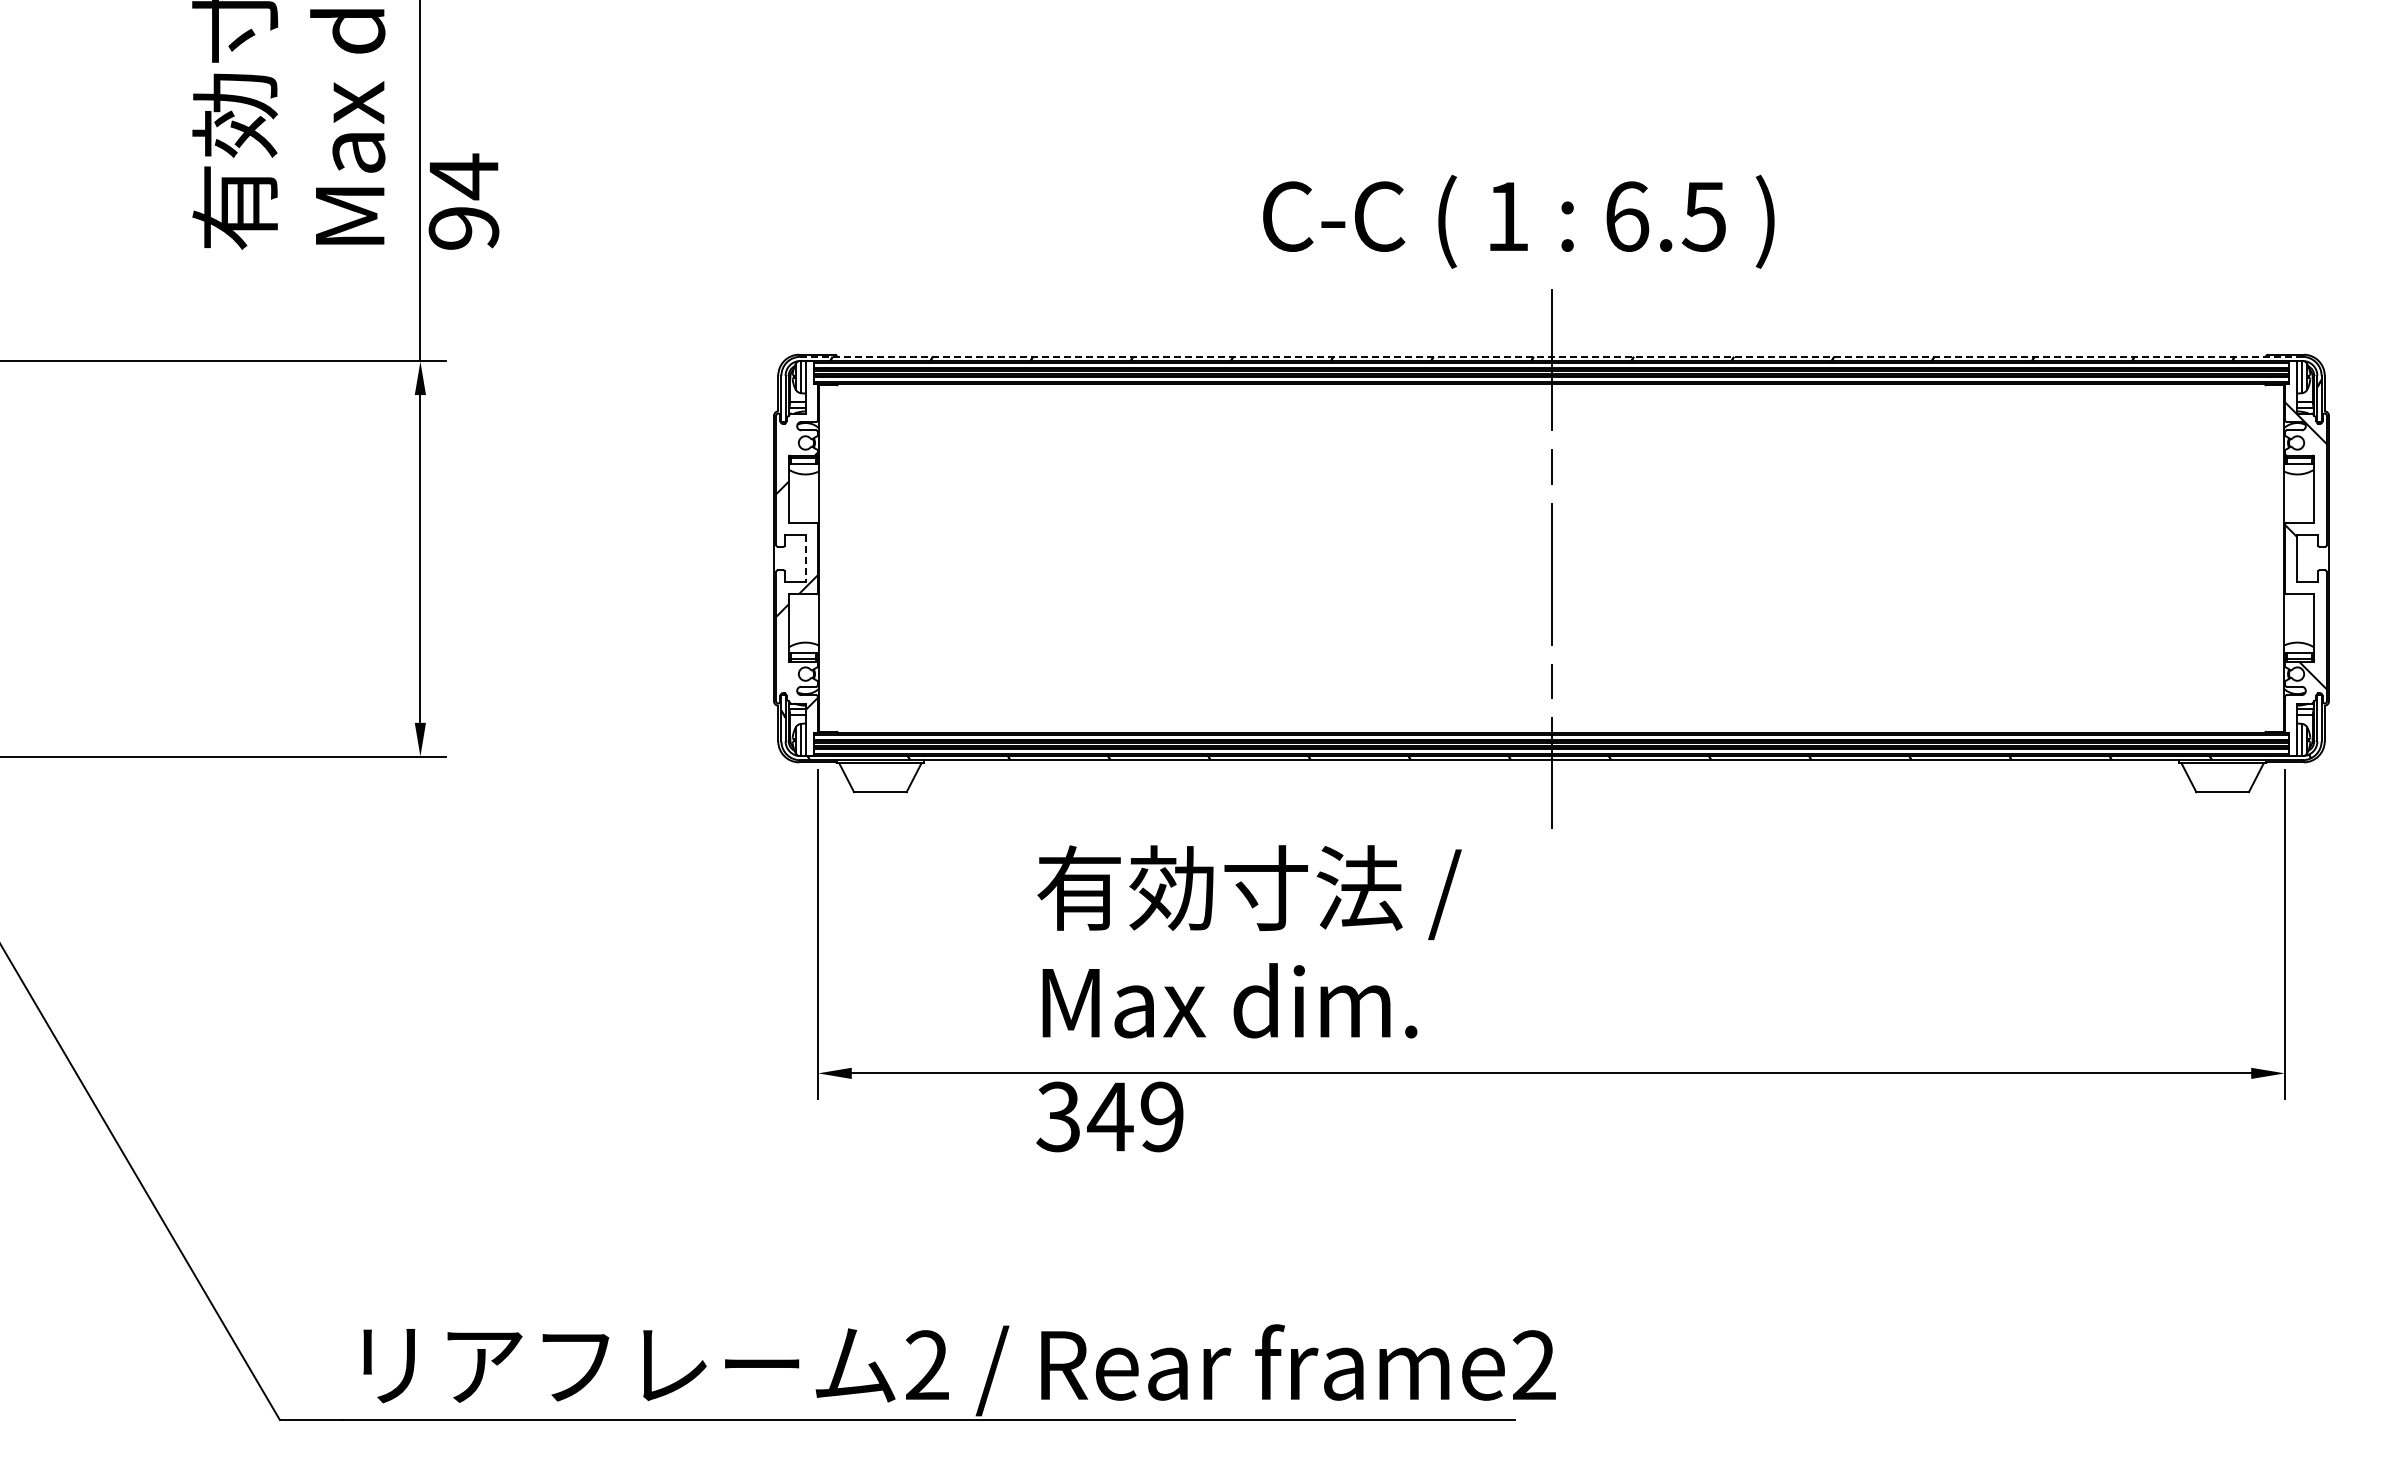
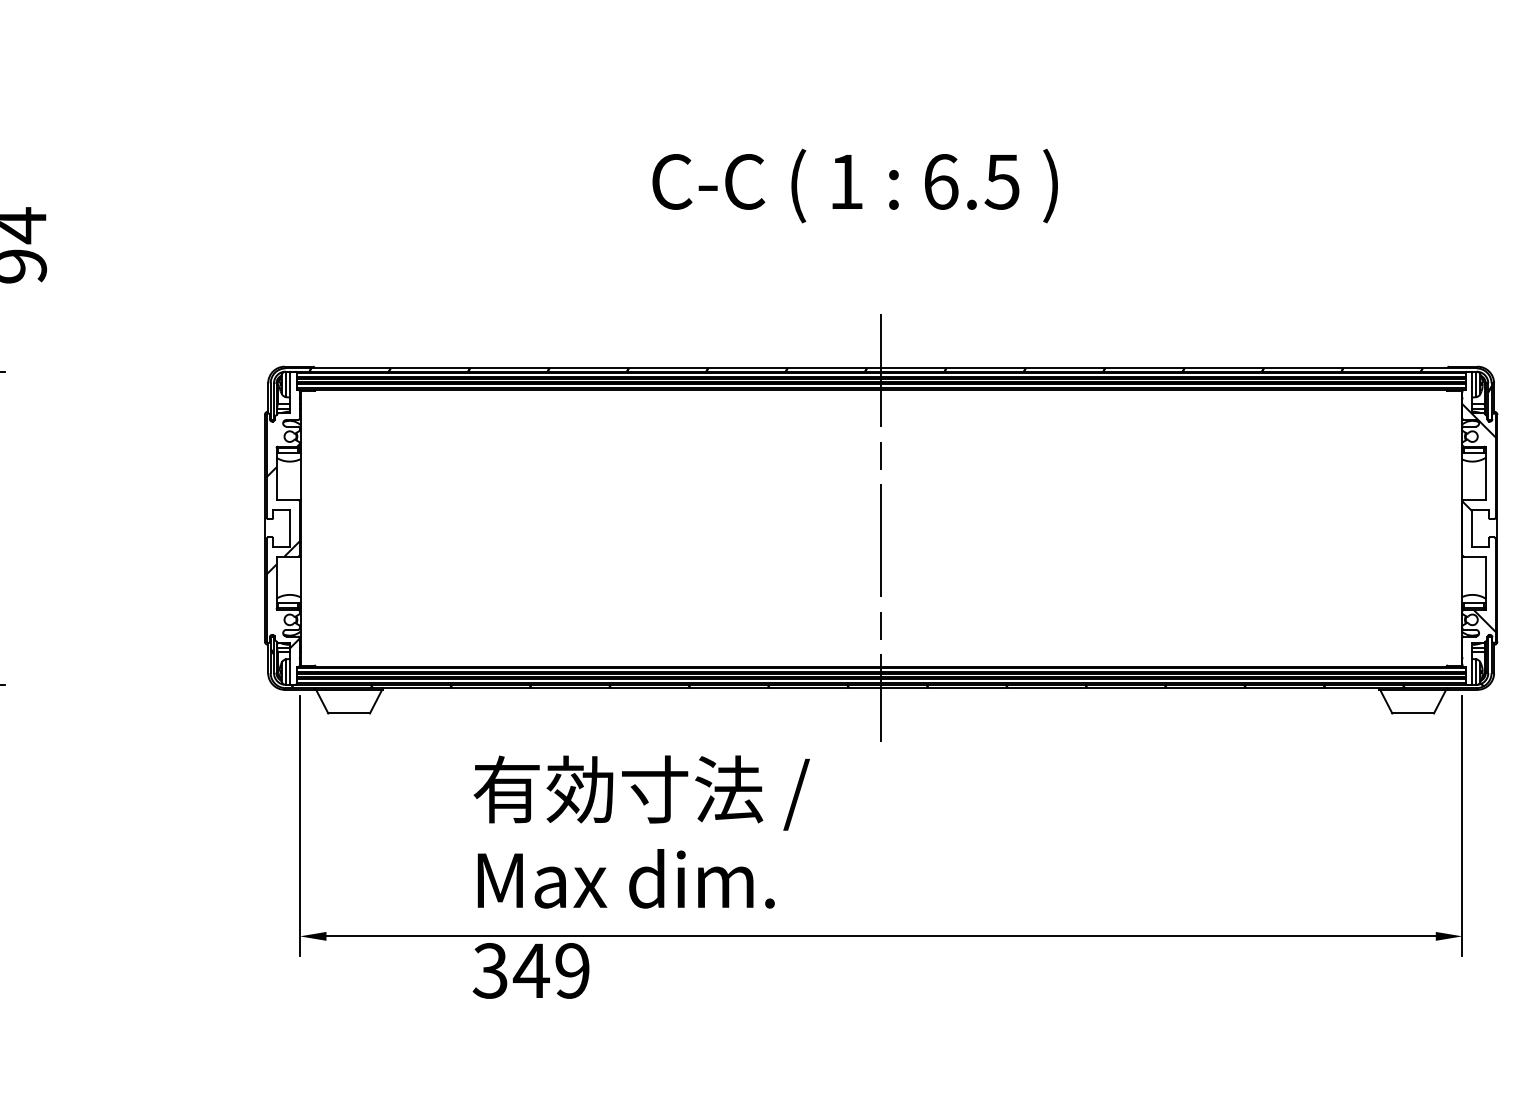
text: (1518, 221) -> (854, 185), moved
line: (1551, 356) -> (881, 368), dashed -> solid
line: (805, 559) -> (289, 529), dashed -> solid

